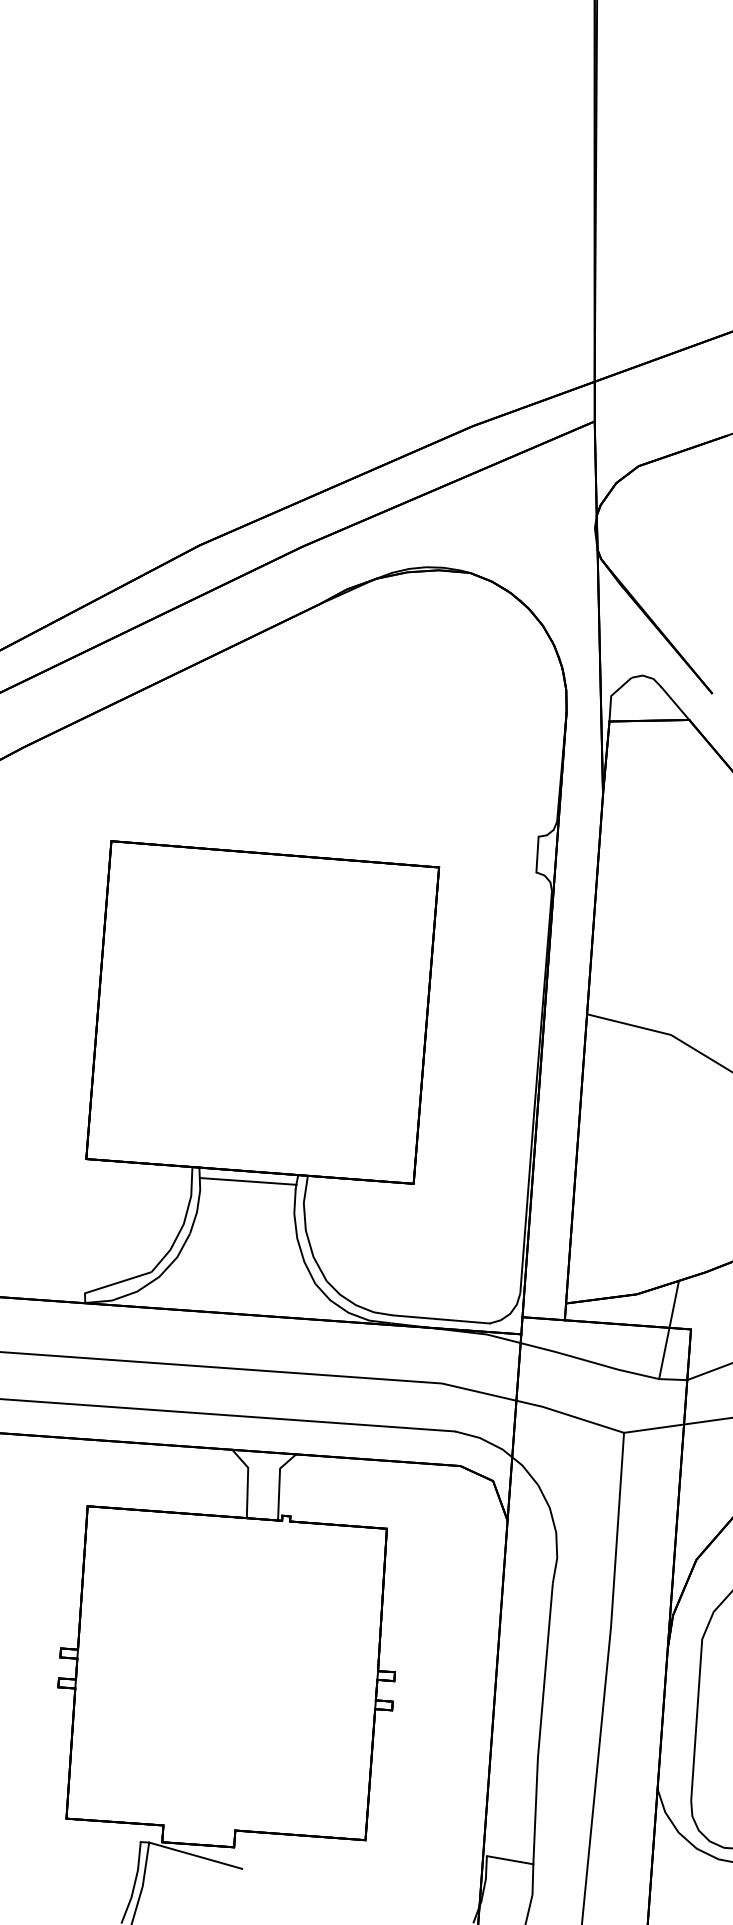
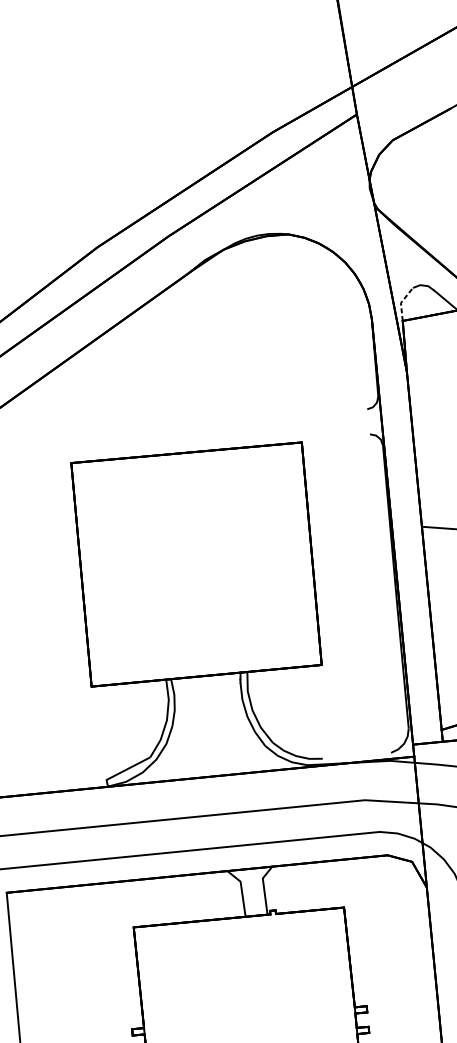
line: (611, 695) -> (401, 302), solid -> dashed
line: (537, 854) -> (368, 421), removed
line: (248, 1181) -> (206, 682), removed
line: (440, 1319) -> (356, 755), removed

